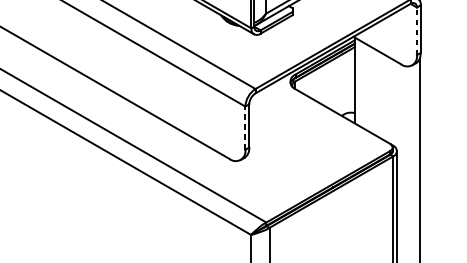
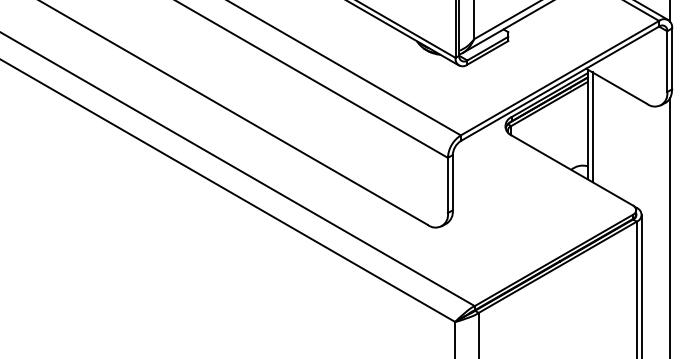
line: (417, 31) -> (667, 61), dashed -> solid
line: (358, 82) -> (592, 127), added
line: (245, 128) -> (447, 185), dashed -> solid

